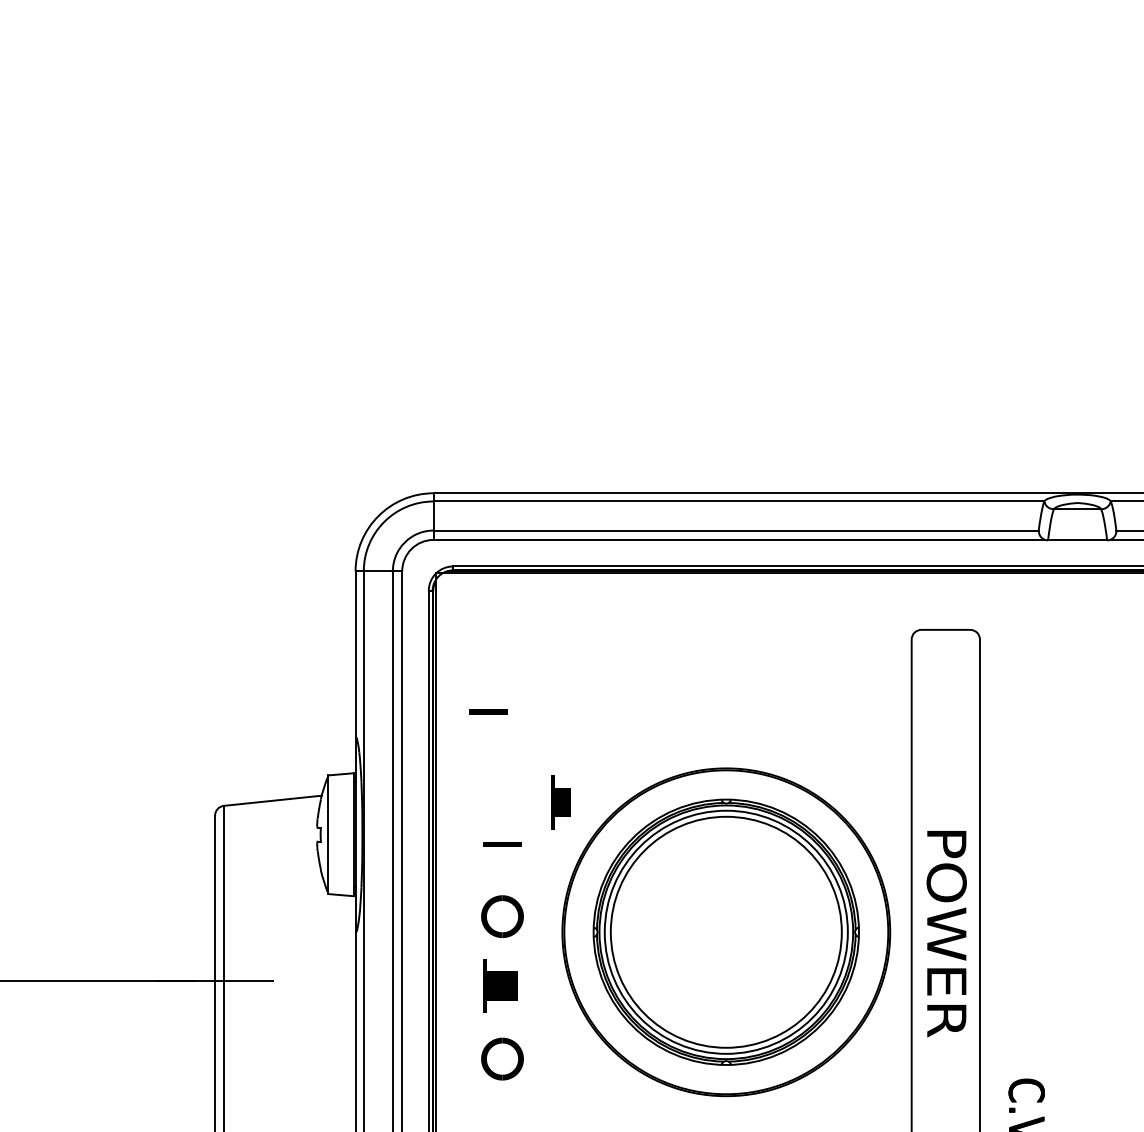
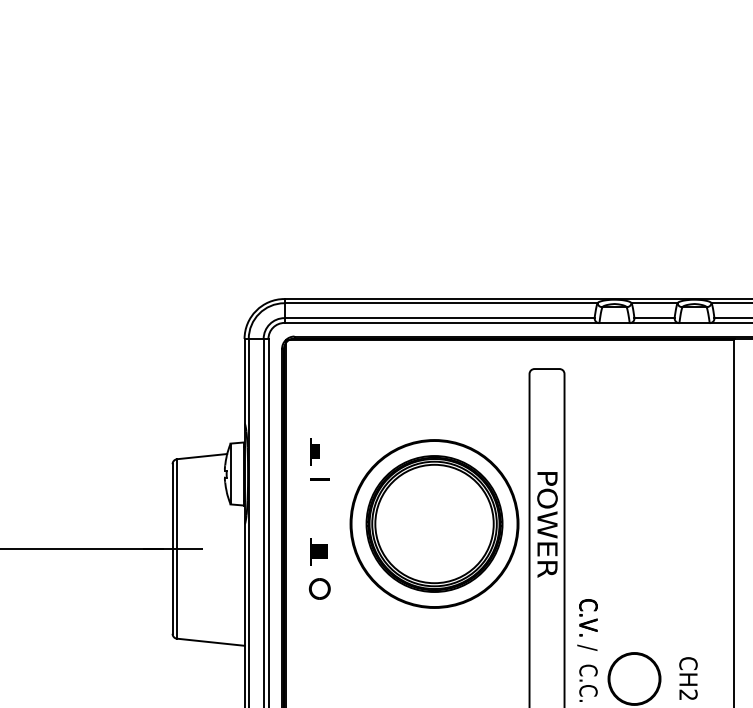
line: (488, 712) -> (312, 411), removed
part: (560, 802) -> (314, 451), moved
part: (501, 915) -> (319, 515), removed

